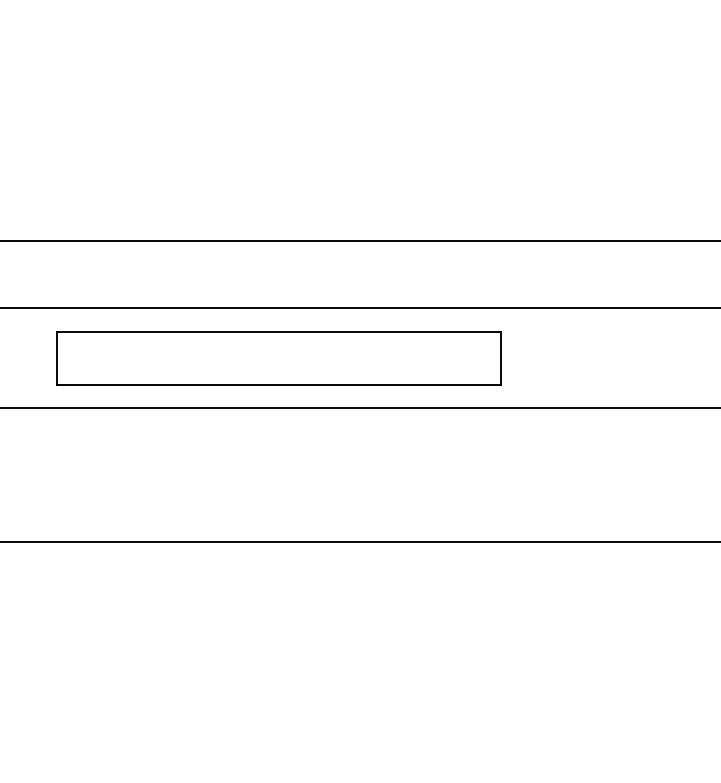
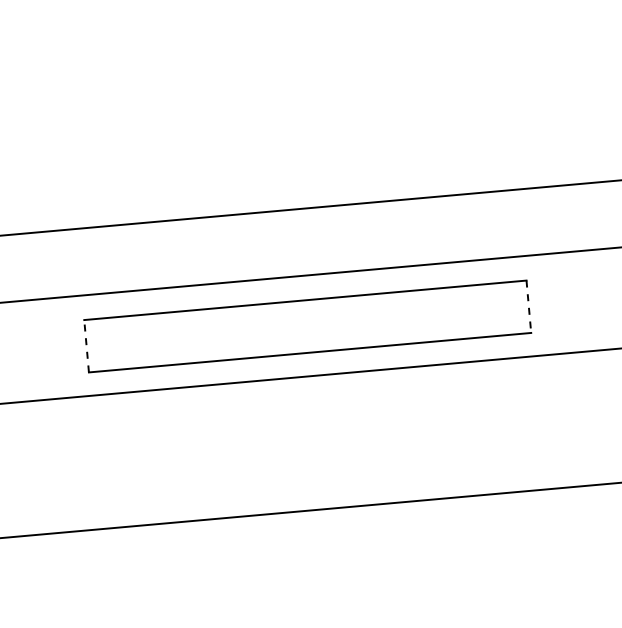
line: (56, 358) -> (86, 346), solid -> dashed
line: (500, 359) -> (528, 307), solid -> dashed

